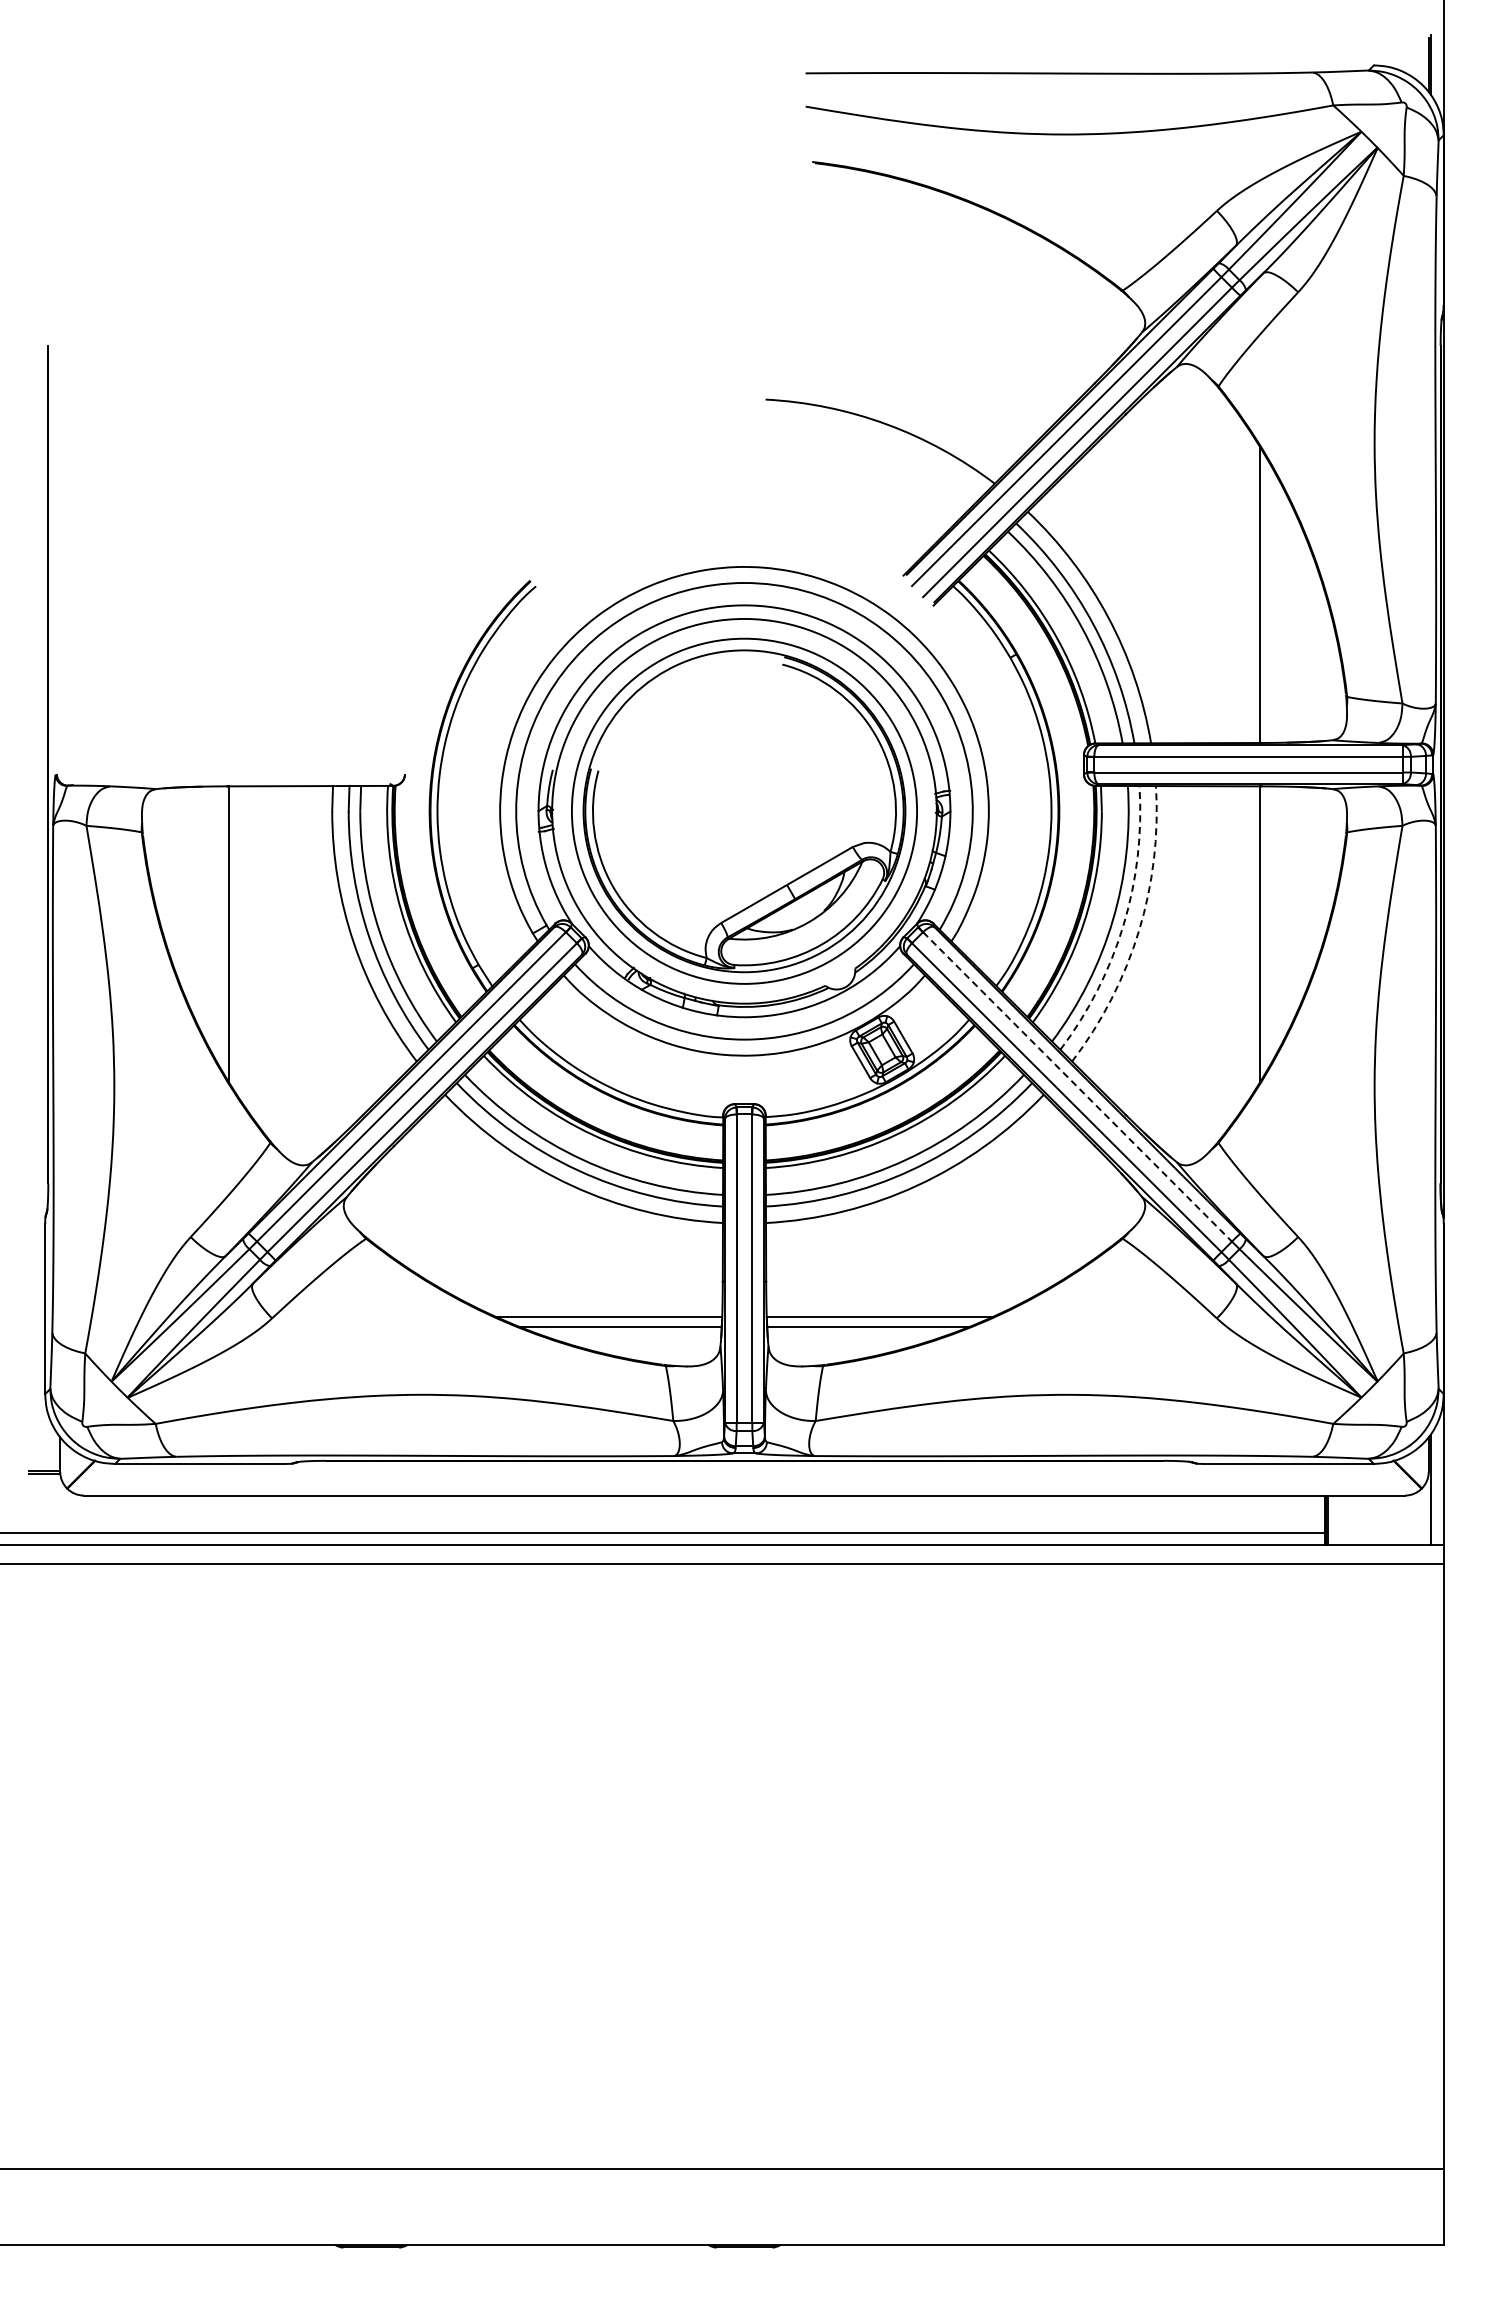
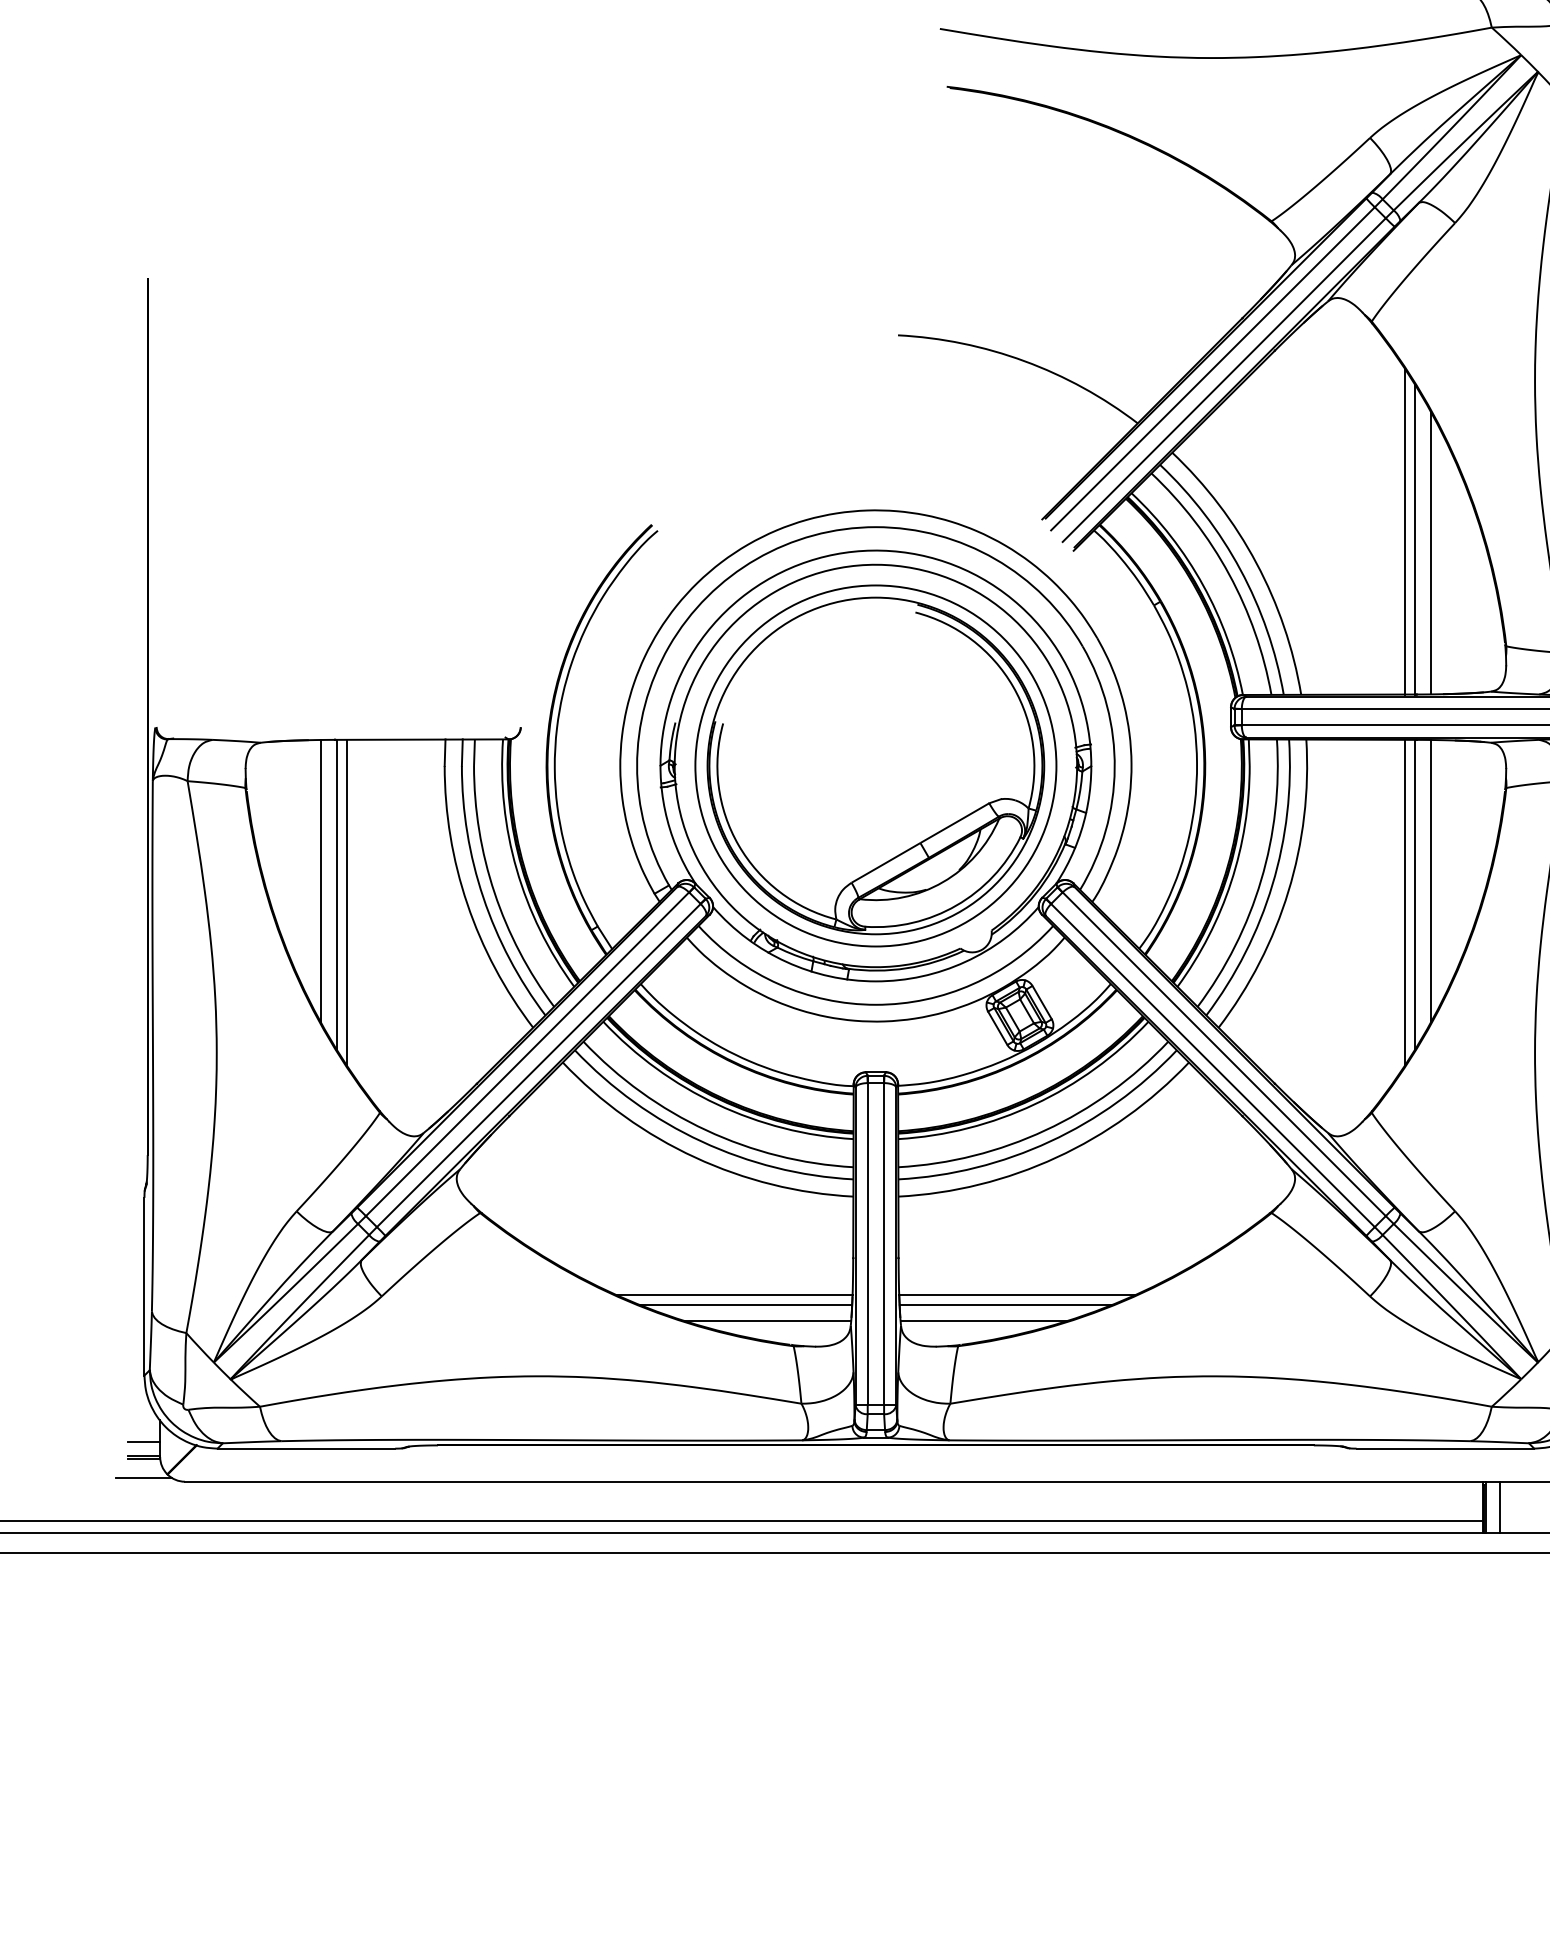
line: (1250, 587) -> (1405, 531), added
line: (1274, 607) -> (1430, 552), added
line: (214, 921) -> (321, 881), added
line: (1274, 921) -> (1430, 881), added
arc: (1123, 924) -> (1272, 884), dashed -> solid
arc: (1138, 931) -> (1288, 891), dashed -> solid
line: (238, 941) -> (346, 902), added
line: (1250, 941) -> (1405, 902), added
line: (1077, 1086) -> (1224, 1053), dashed -> solid
line: (640, 1341) -> (767, 1320), added
line: (848, 1341) -> (984, 1320), added
line: (44, 1457) -> (143, 1441), added
line: (44, 1492) -> (143, 1478), added
line: (1341, 1520) -> (1500, 1507), added

